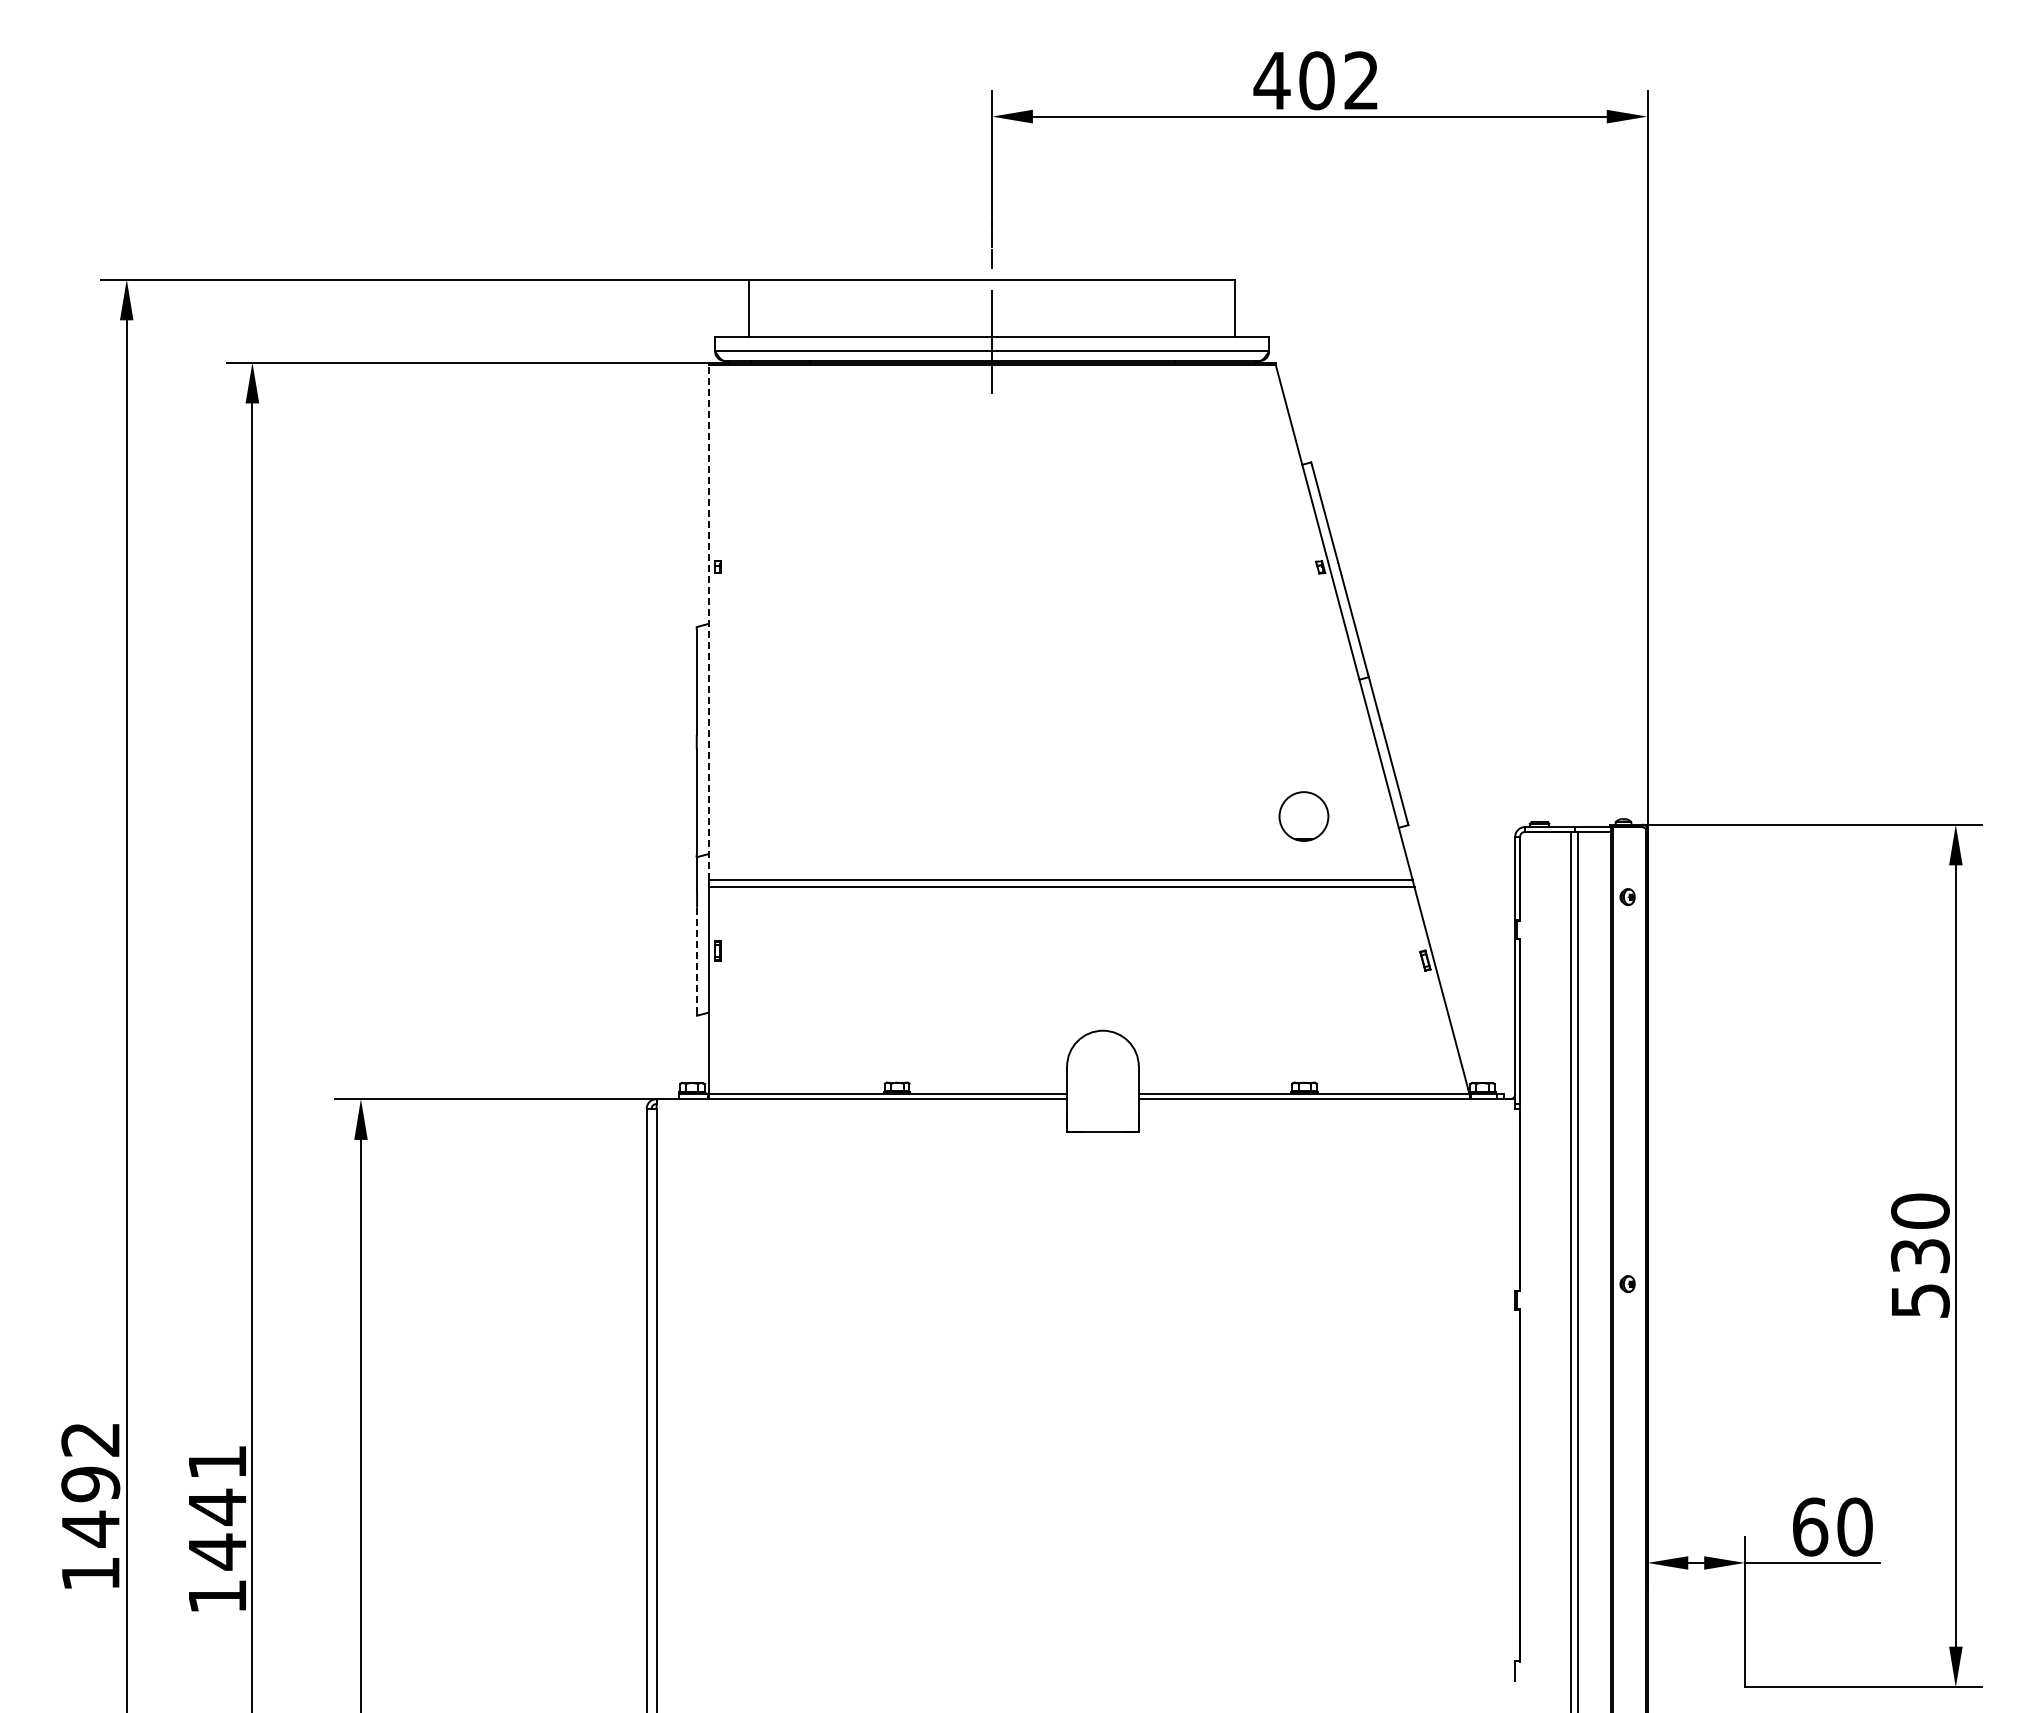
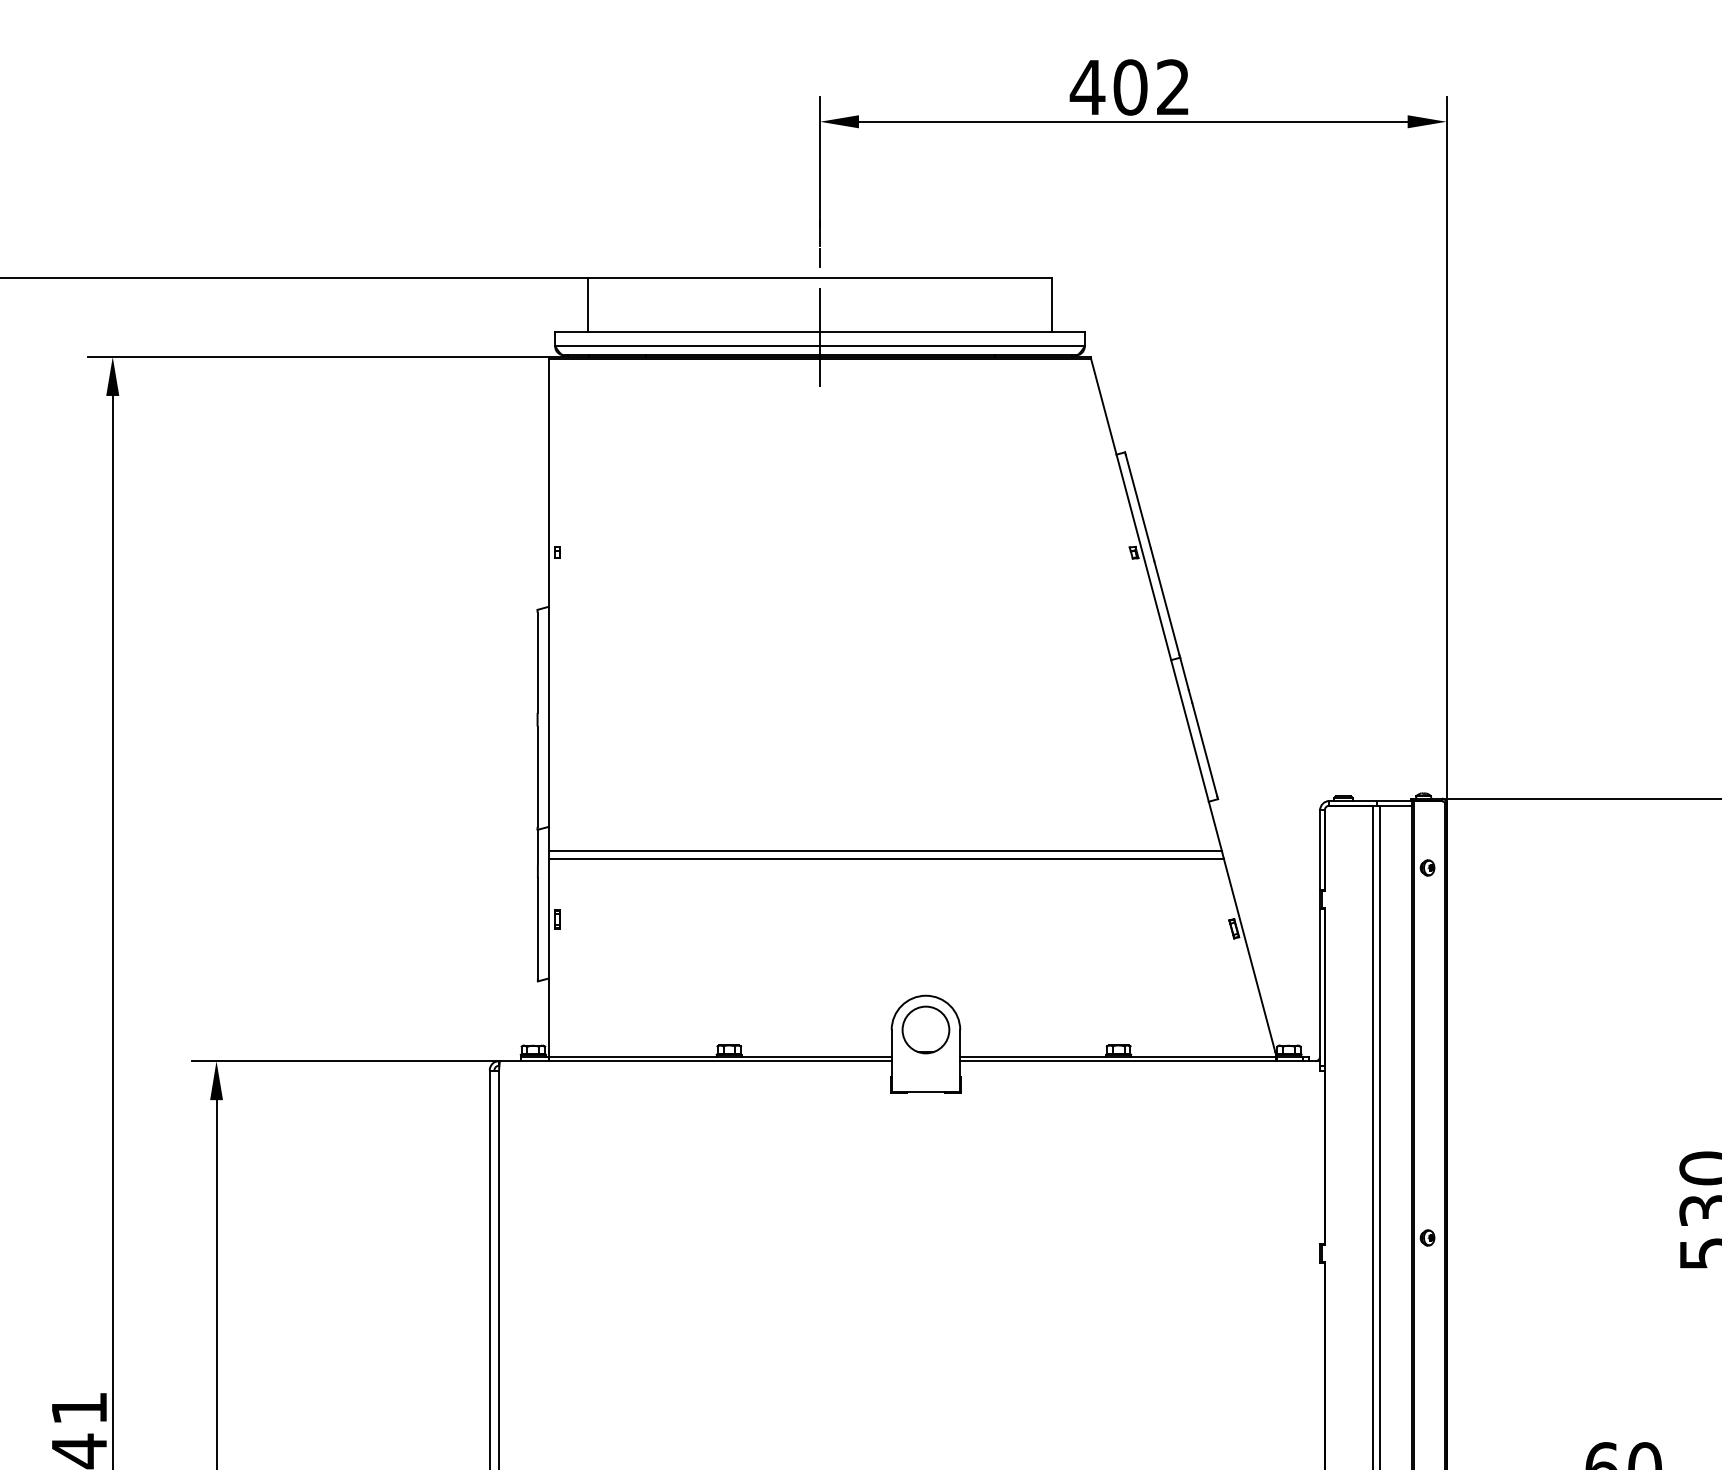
line: (708, 621) -> (548, 604), dashed -> solid
part: (1303, 816) -> (925, 1029), moved
line: (697, 960) -> (538, 928), dashed -> solid

